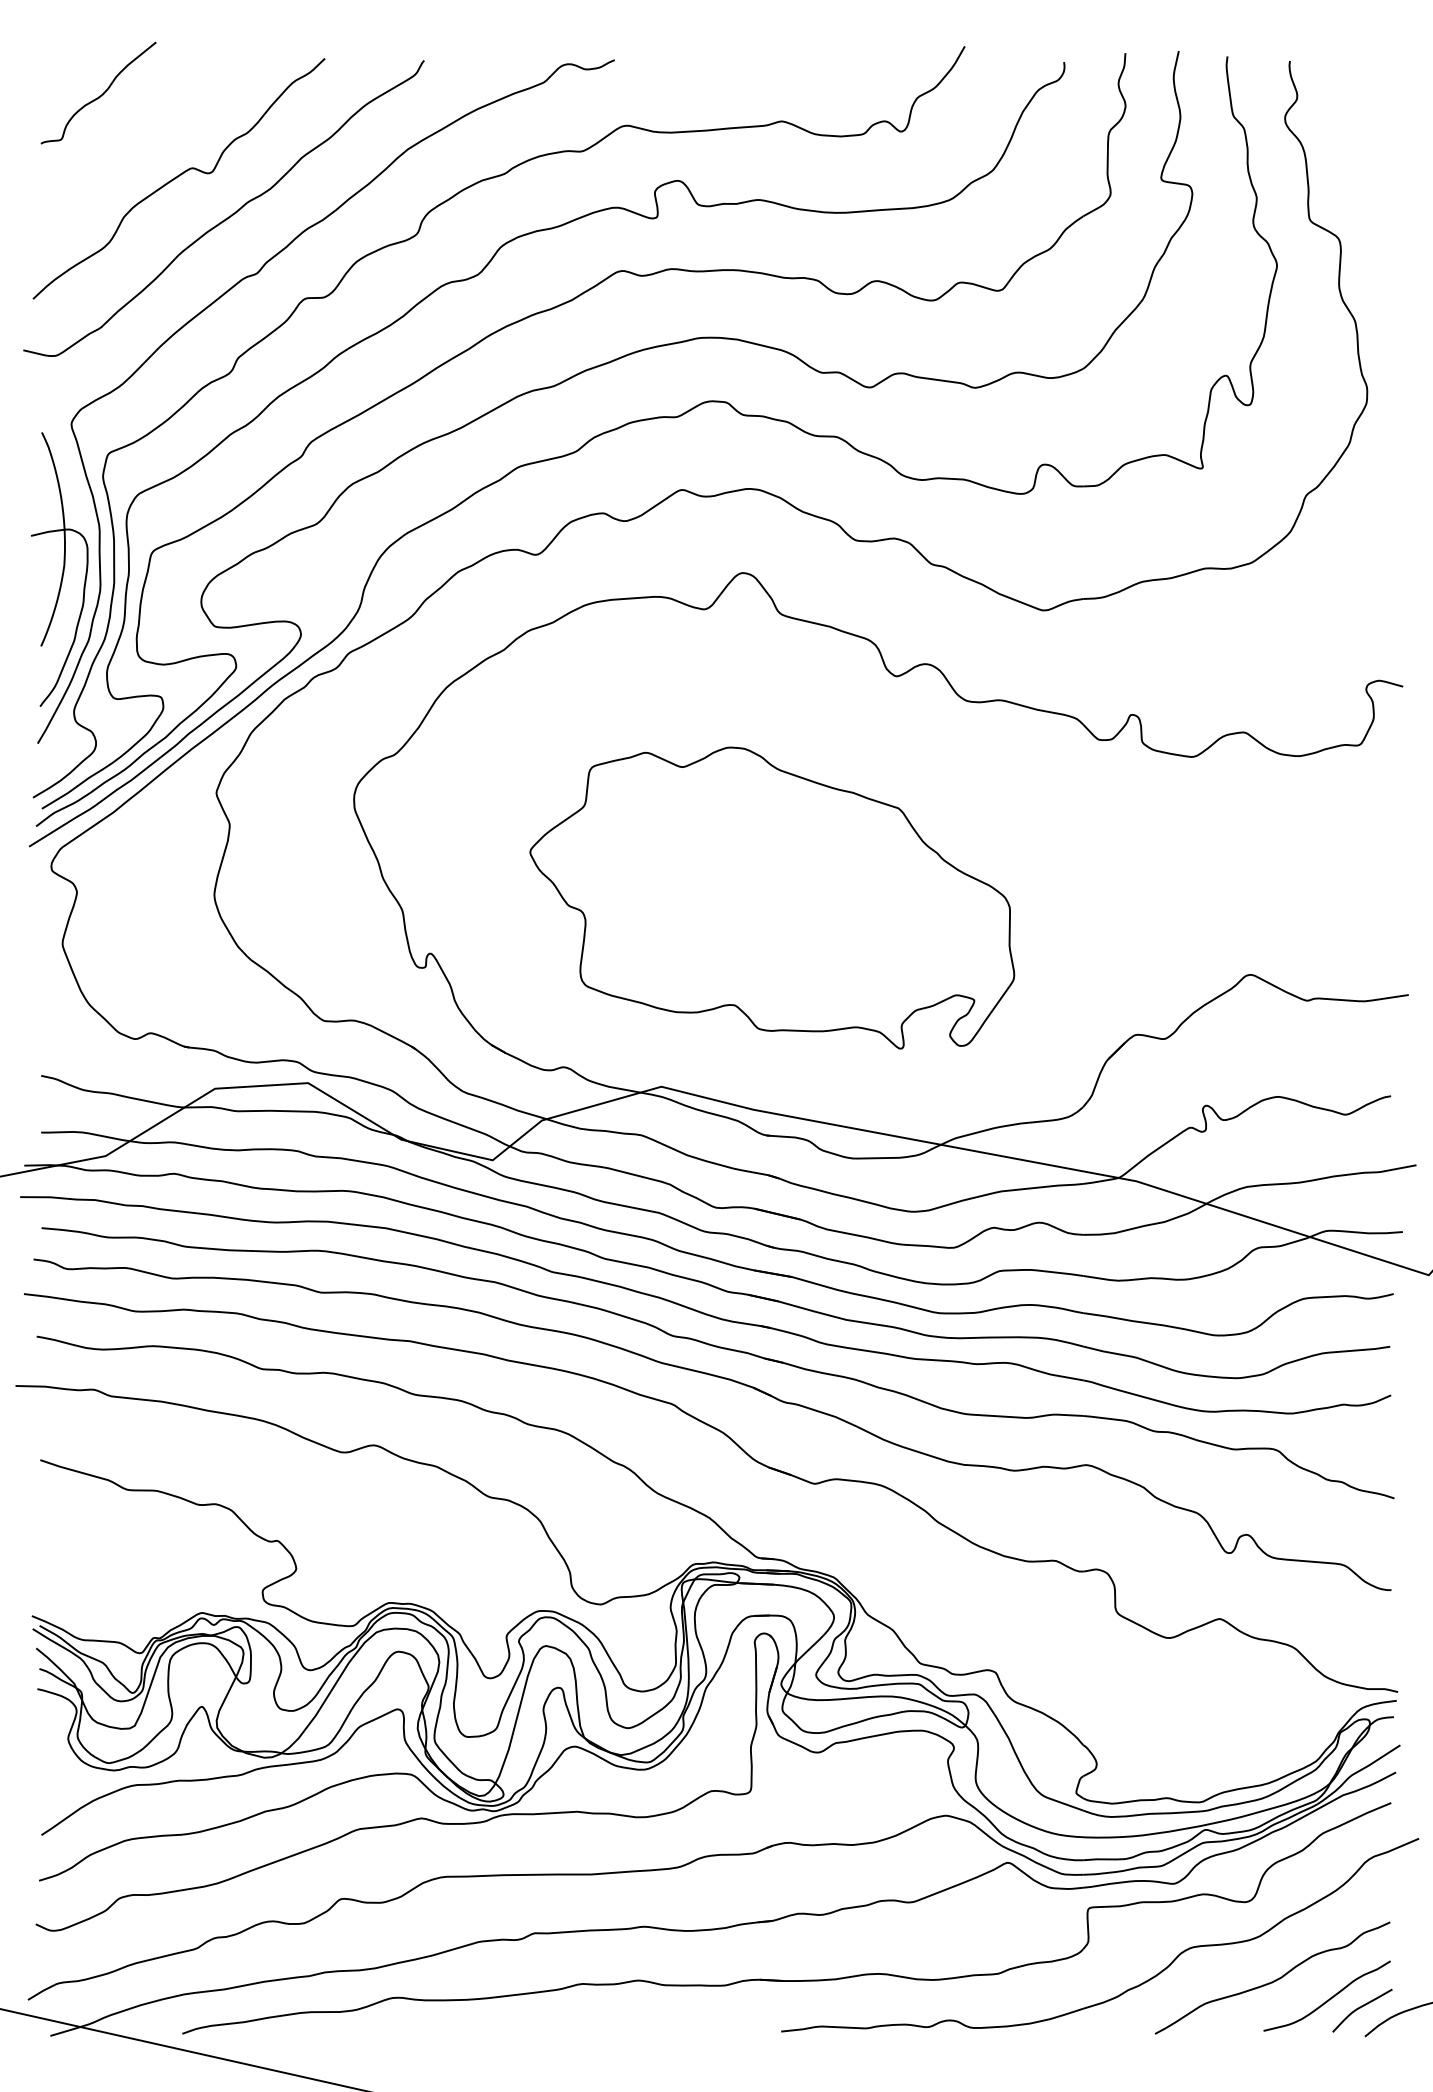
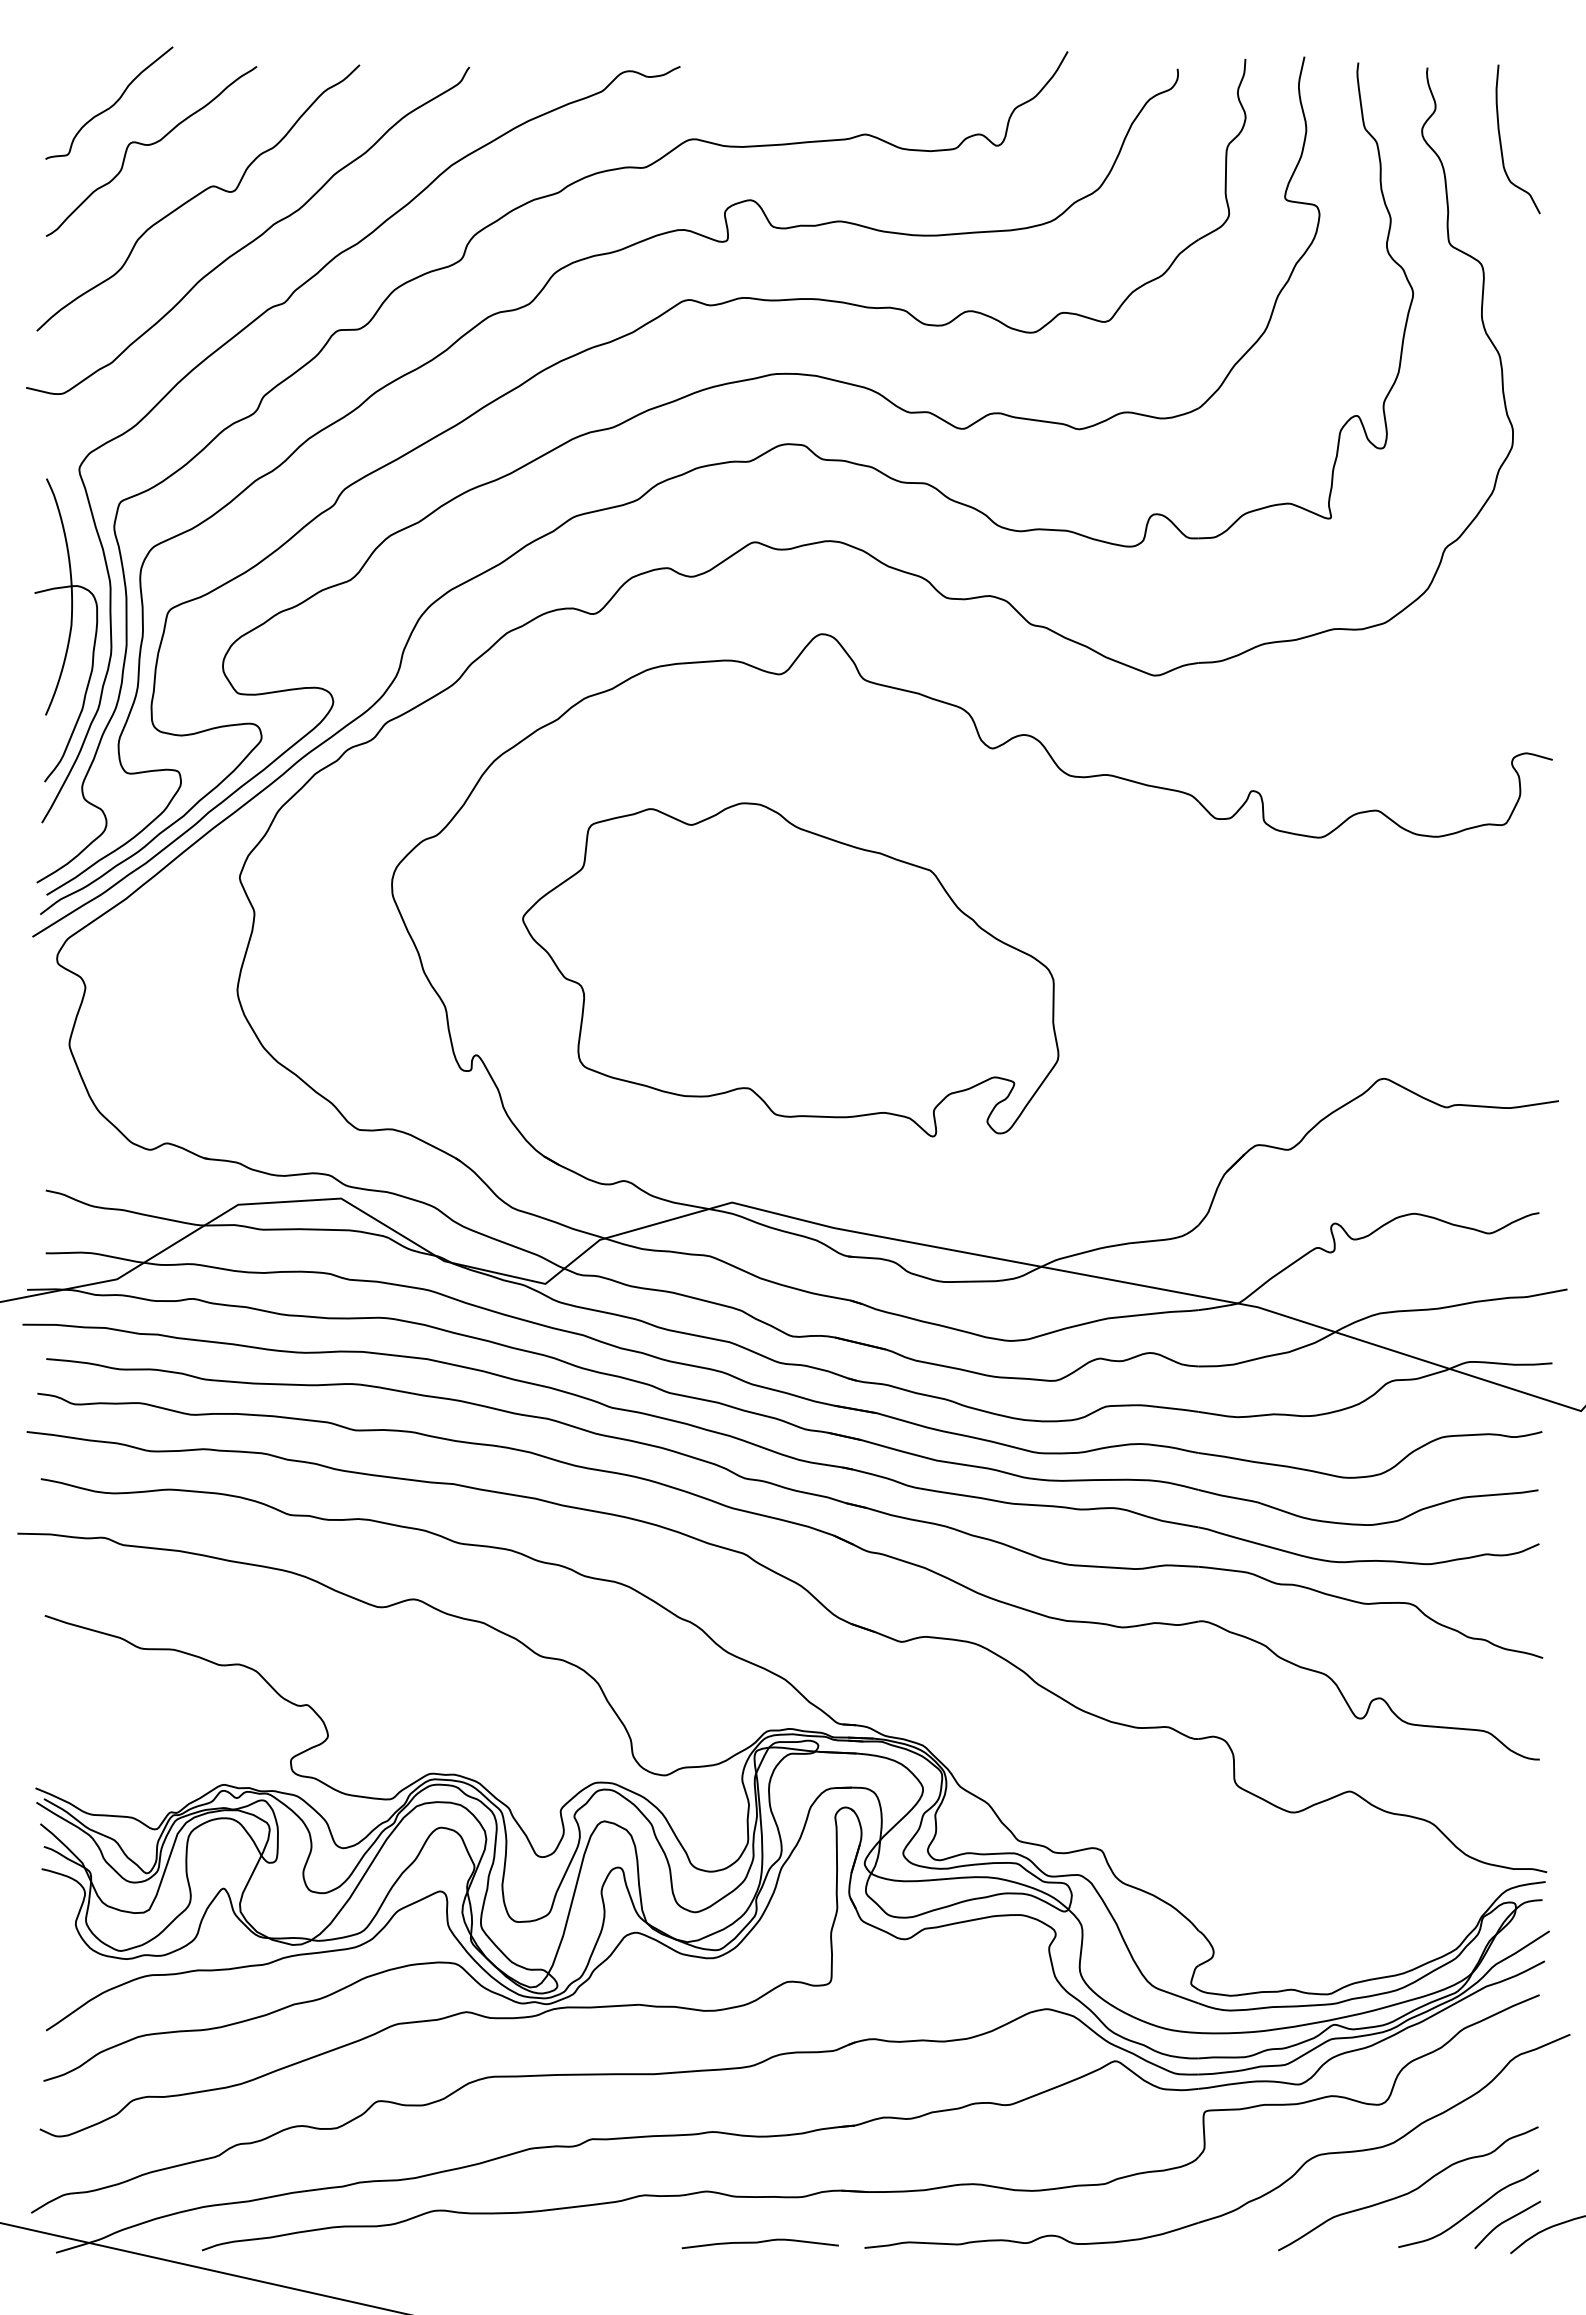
curve: (1356, 126) -> (1501, 140), added
curve: (136, 131) -> (151, 145), added
part: (772, 897) -> (790, 969), moved
curve: (686, 2026) -> (759, 2242), added

